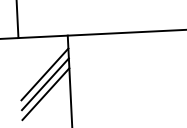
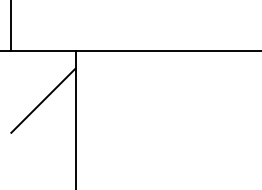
line: (45, 84) -> (43, 113), removed
line: (45, 94) -> (43, 126), removed

